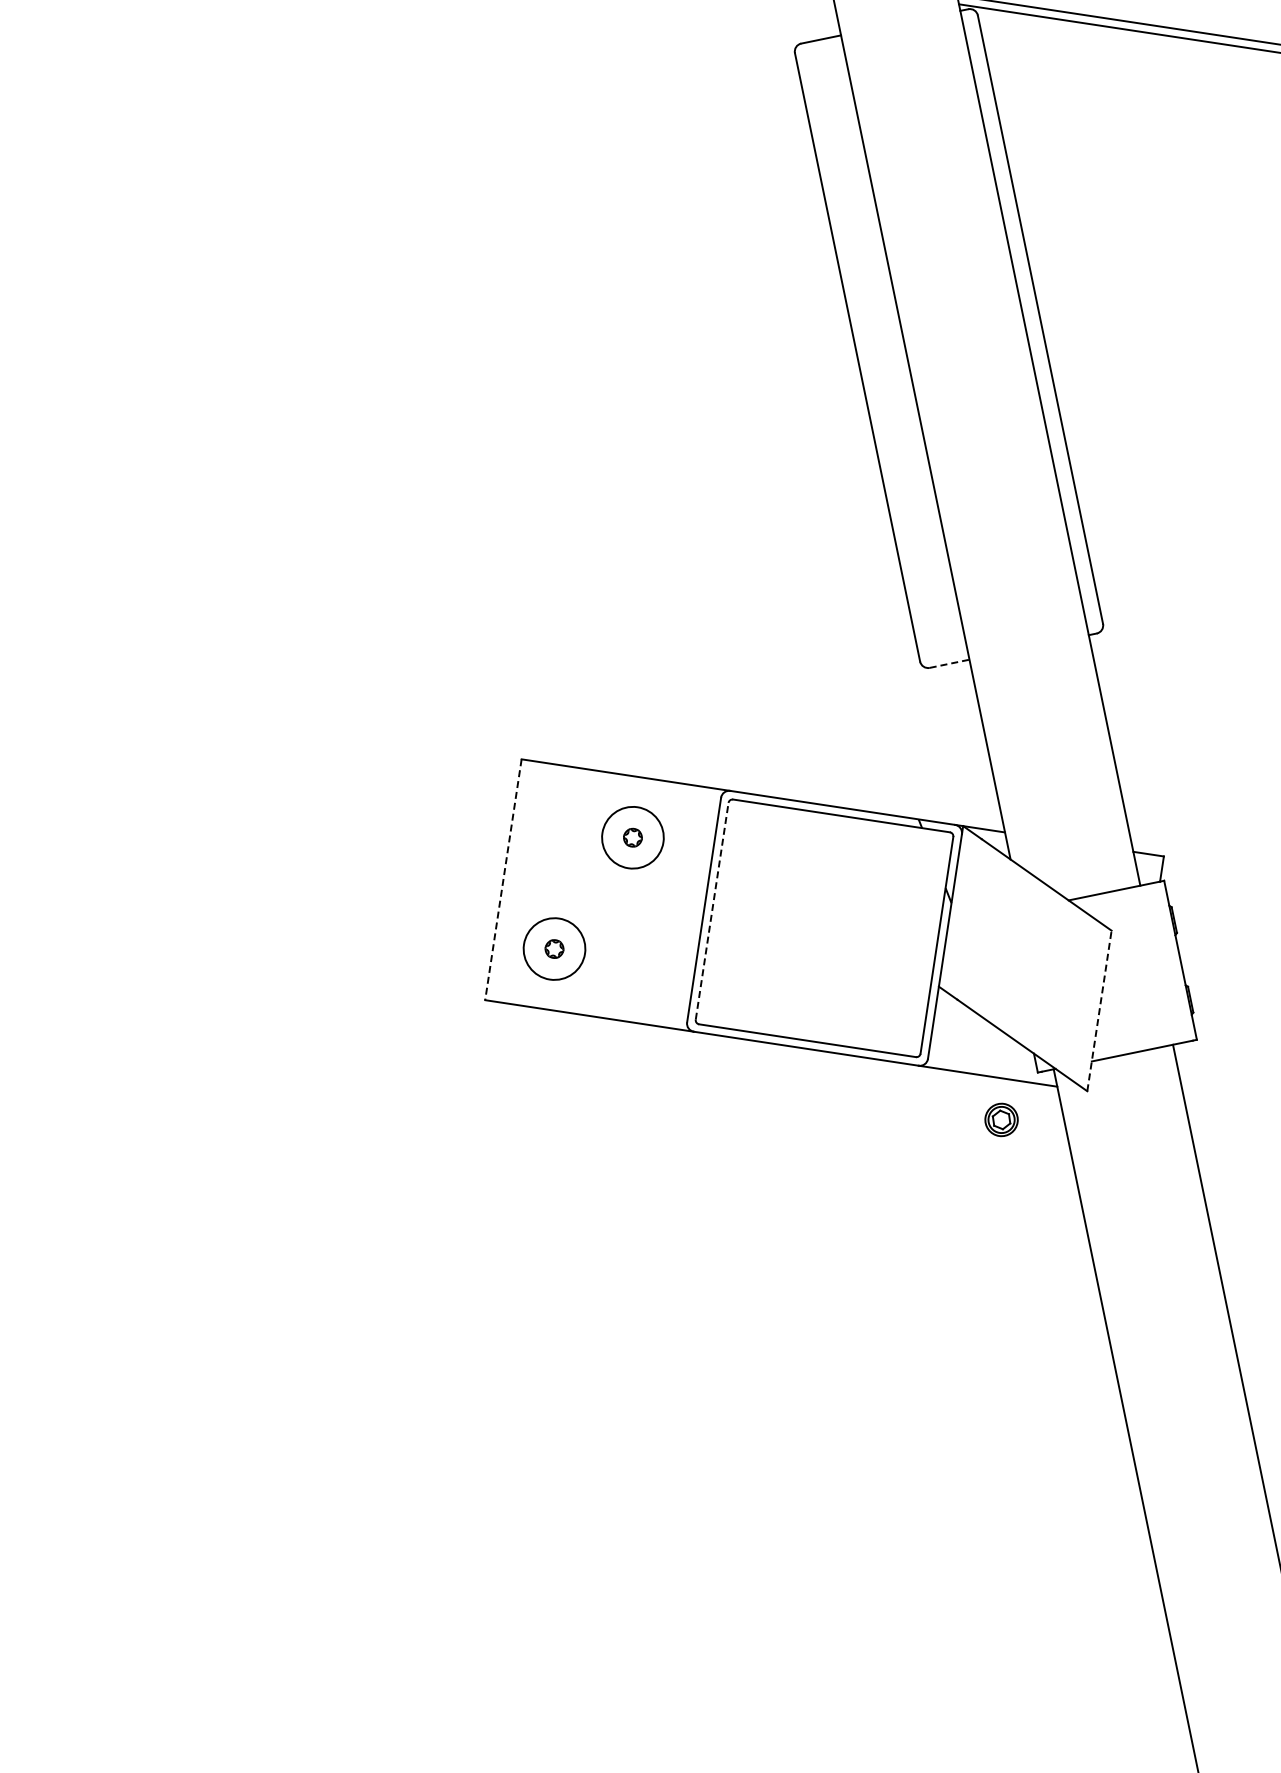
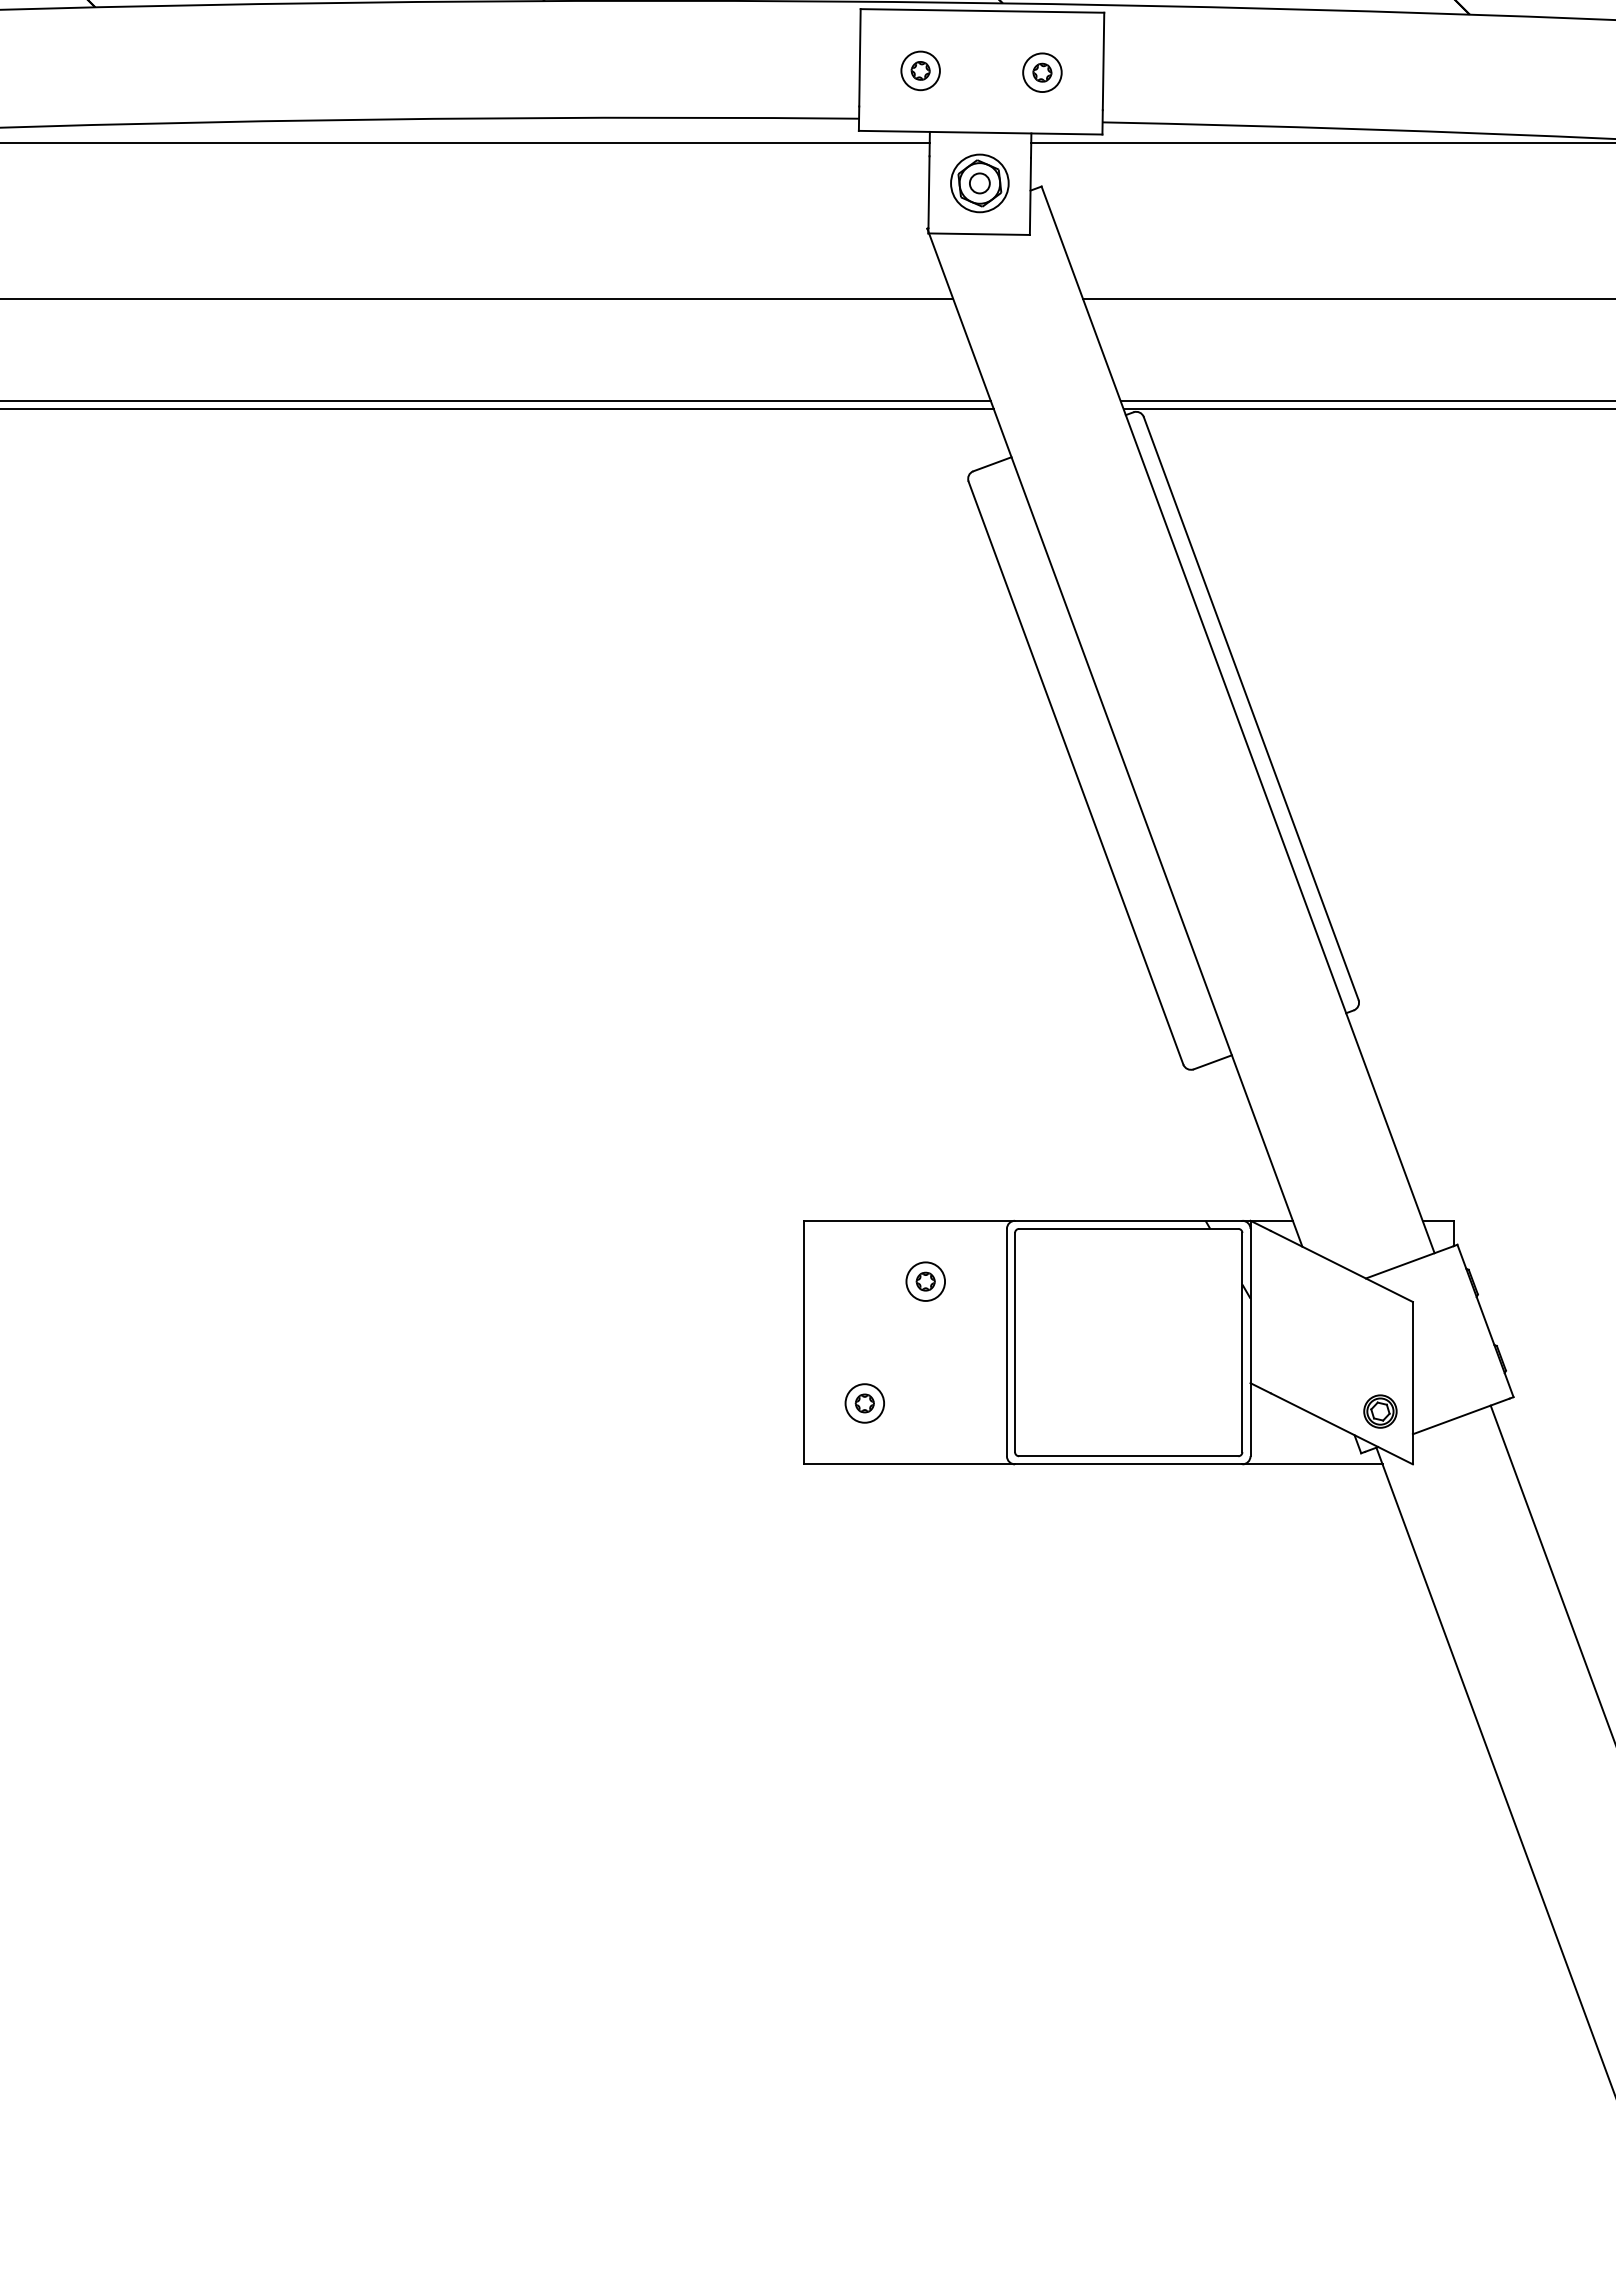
line: (950, 664) -> (1213, 1062), dashed -> solid
circle: (632, 837) -> (925, 1281), size x0.62
line: (502, 879) -> (803, 1342), dashed -> solid
line: (712, 911) -> (1015, 1342), dashed -> solid
circle: (554, 949) -> (864, 1403), size x0.62
line: (1099, 1010) -> (1412, 1382), dashed -> solid
part: (1001, 1119) -> (1380, 1411), moved

